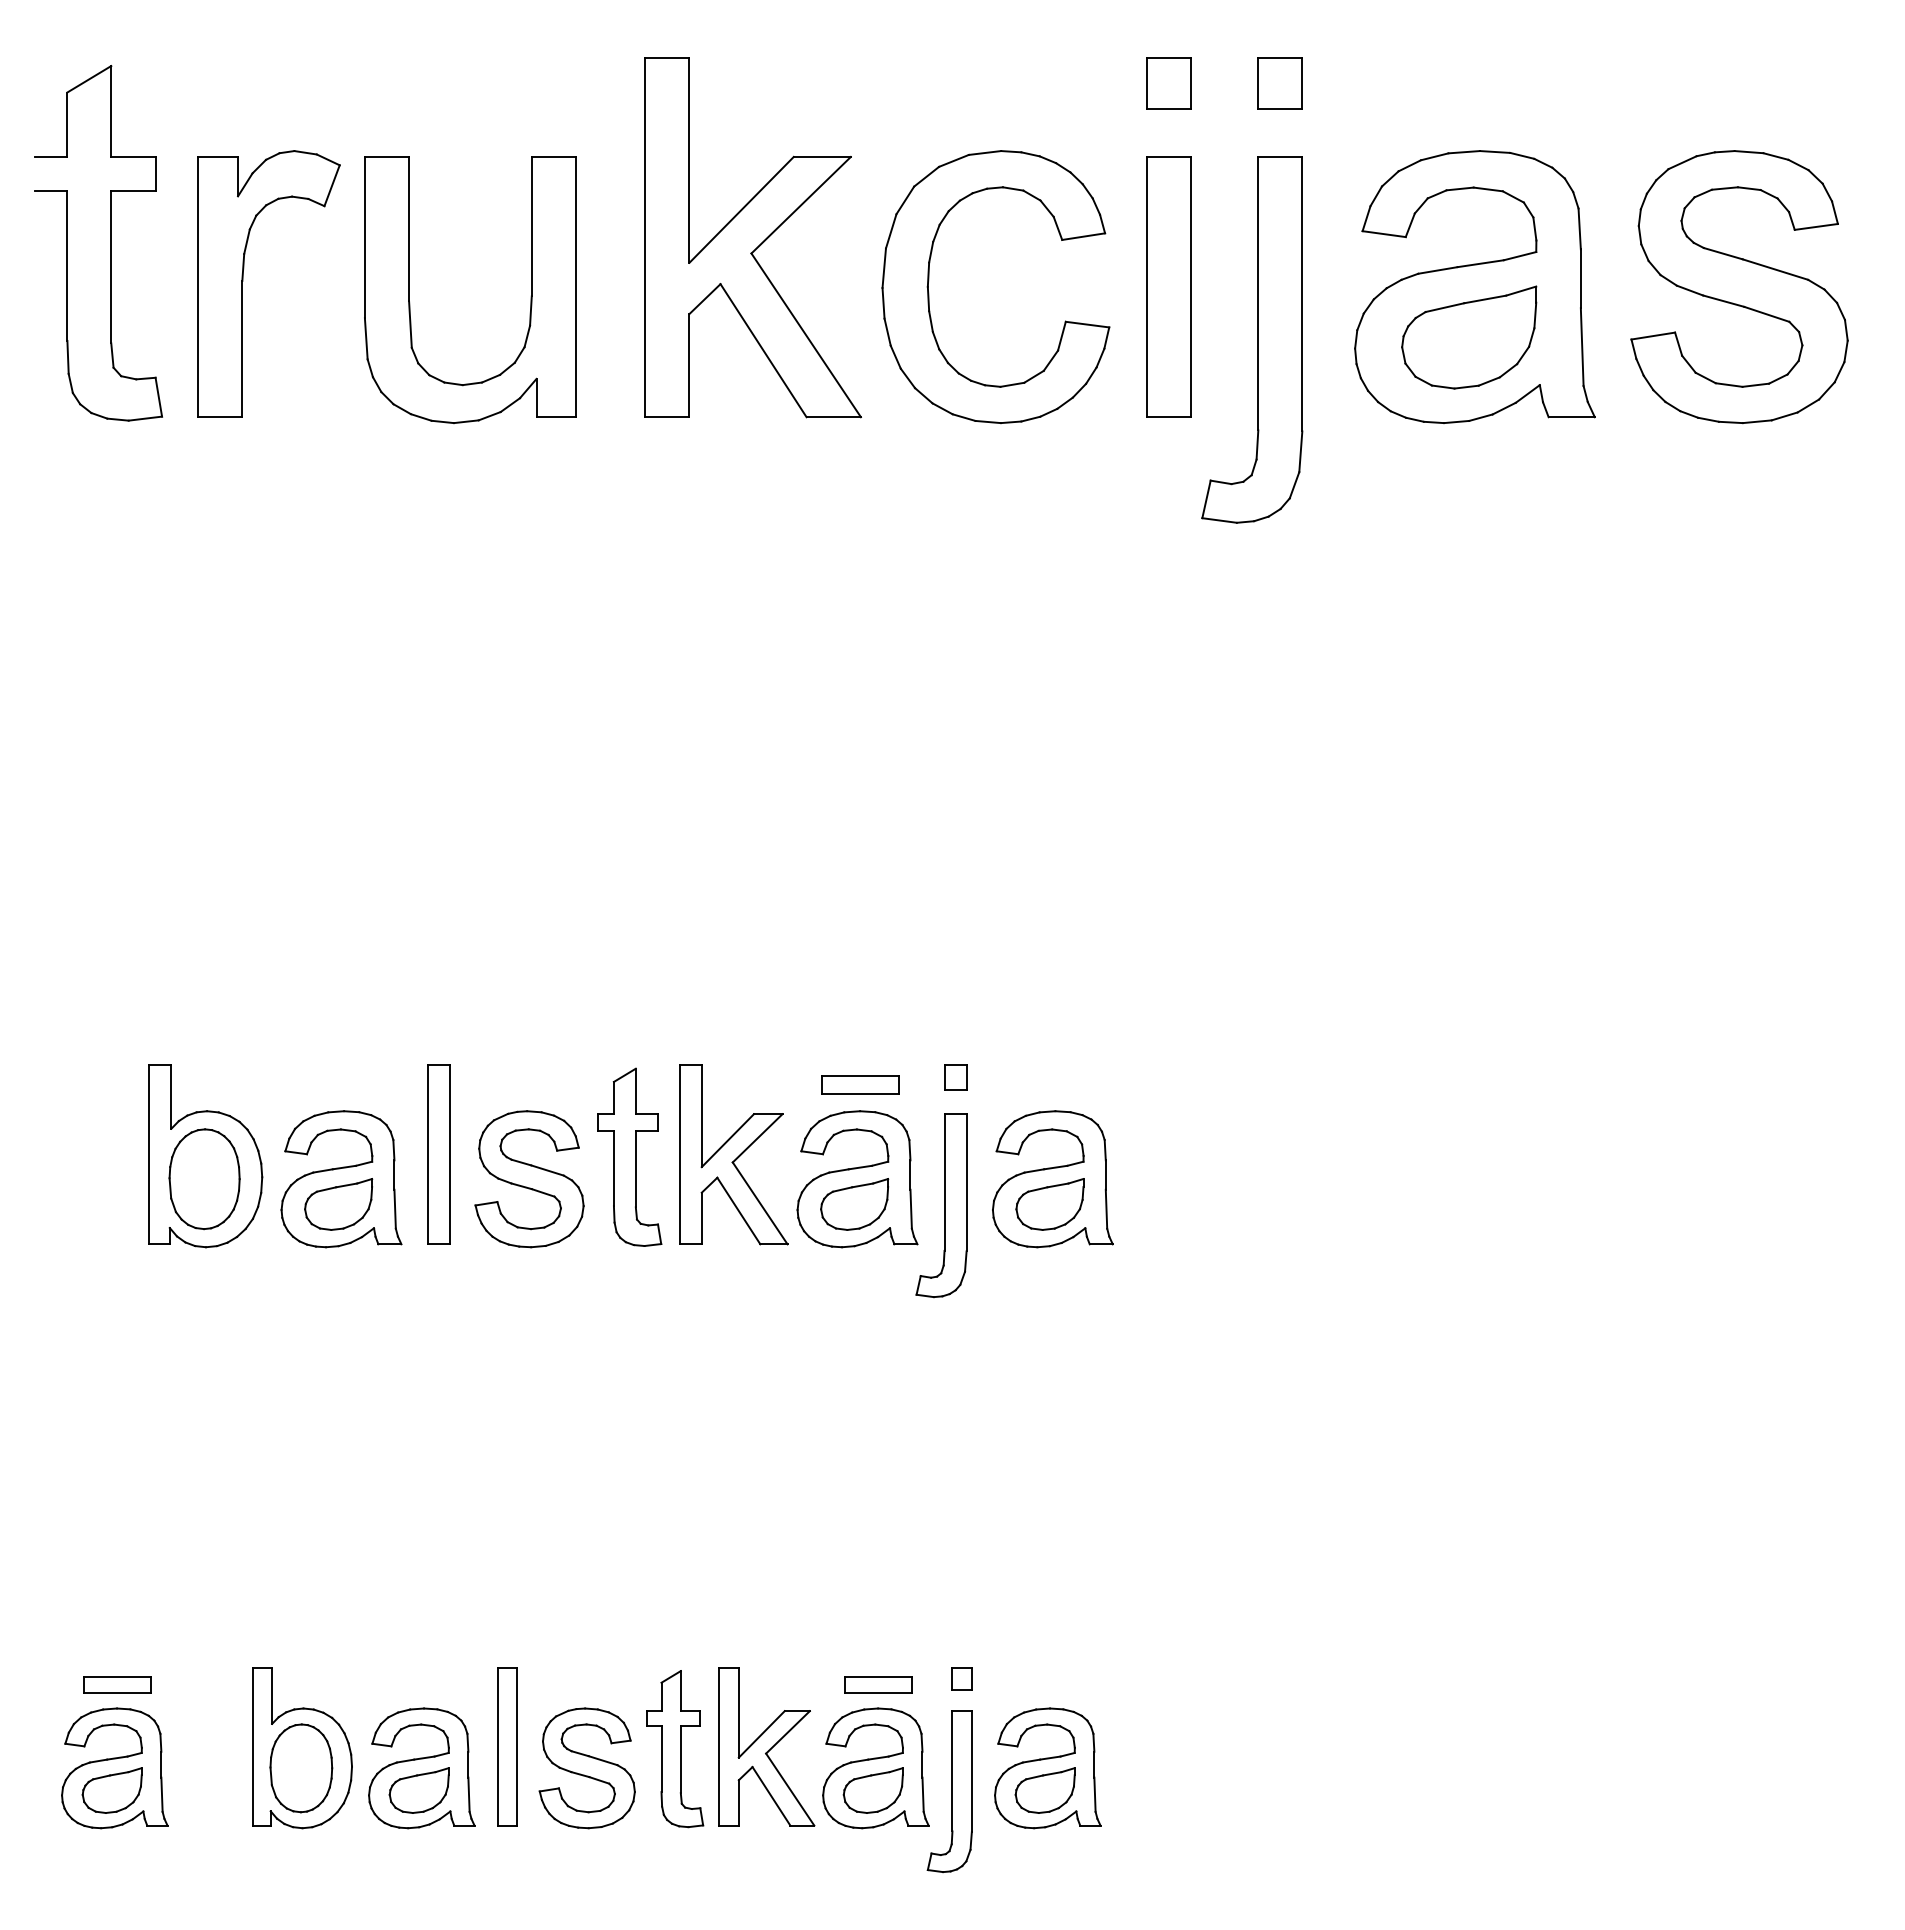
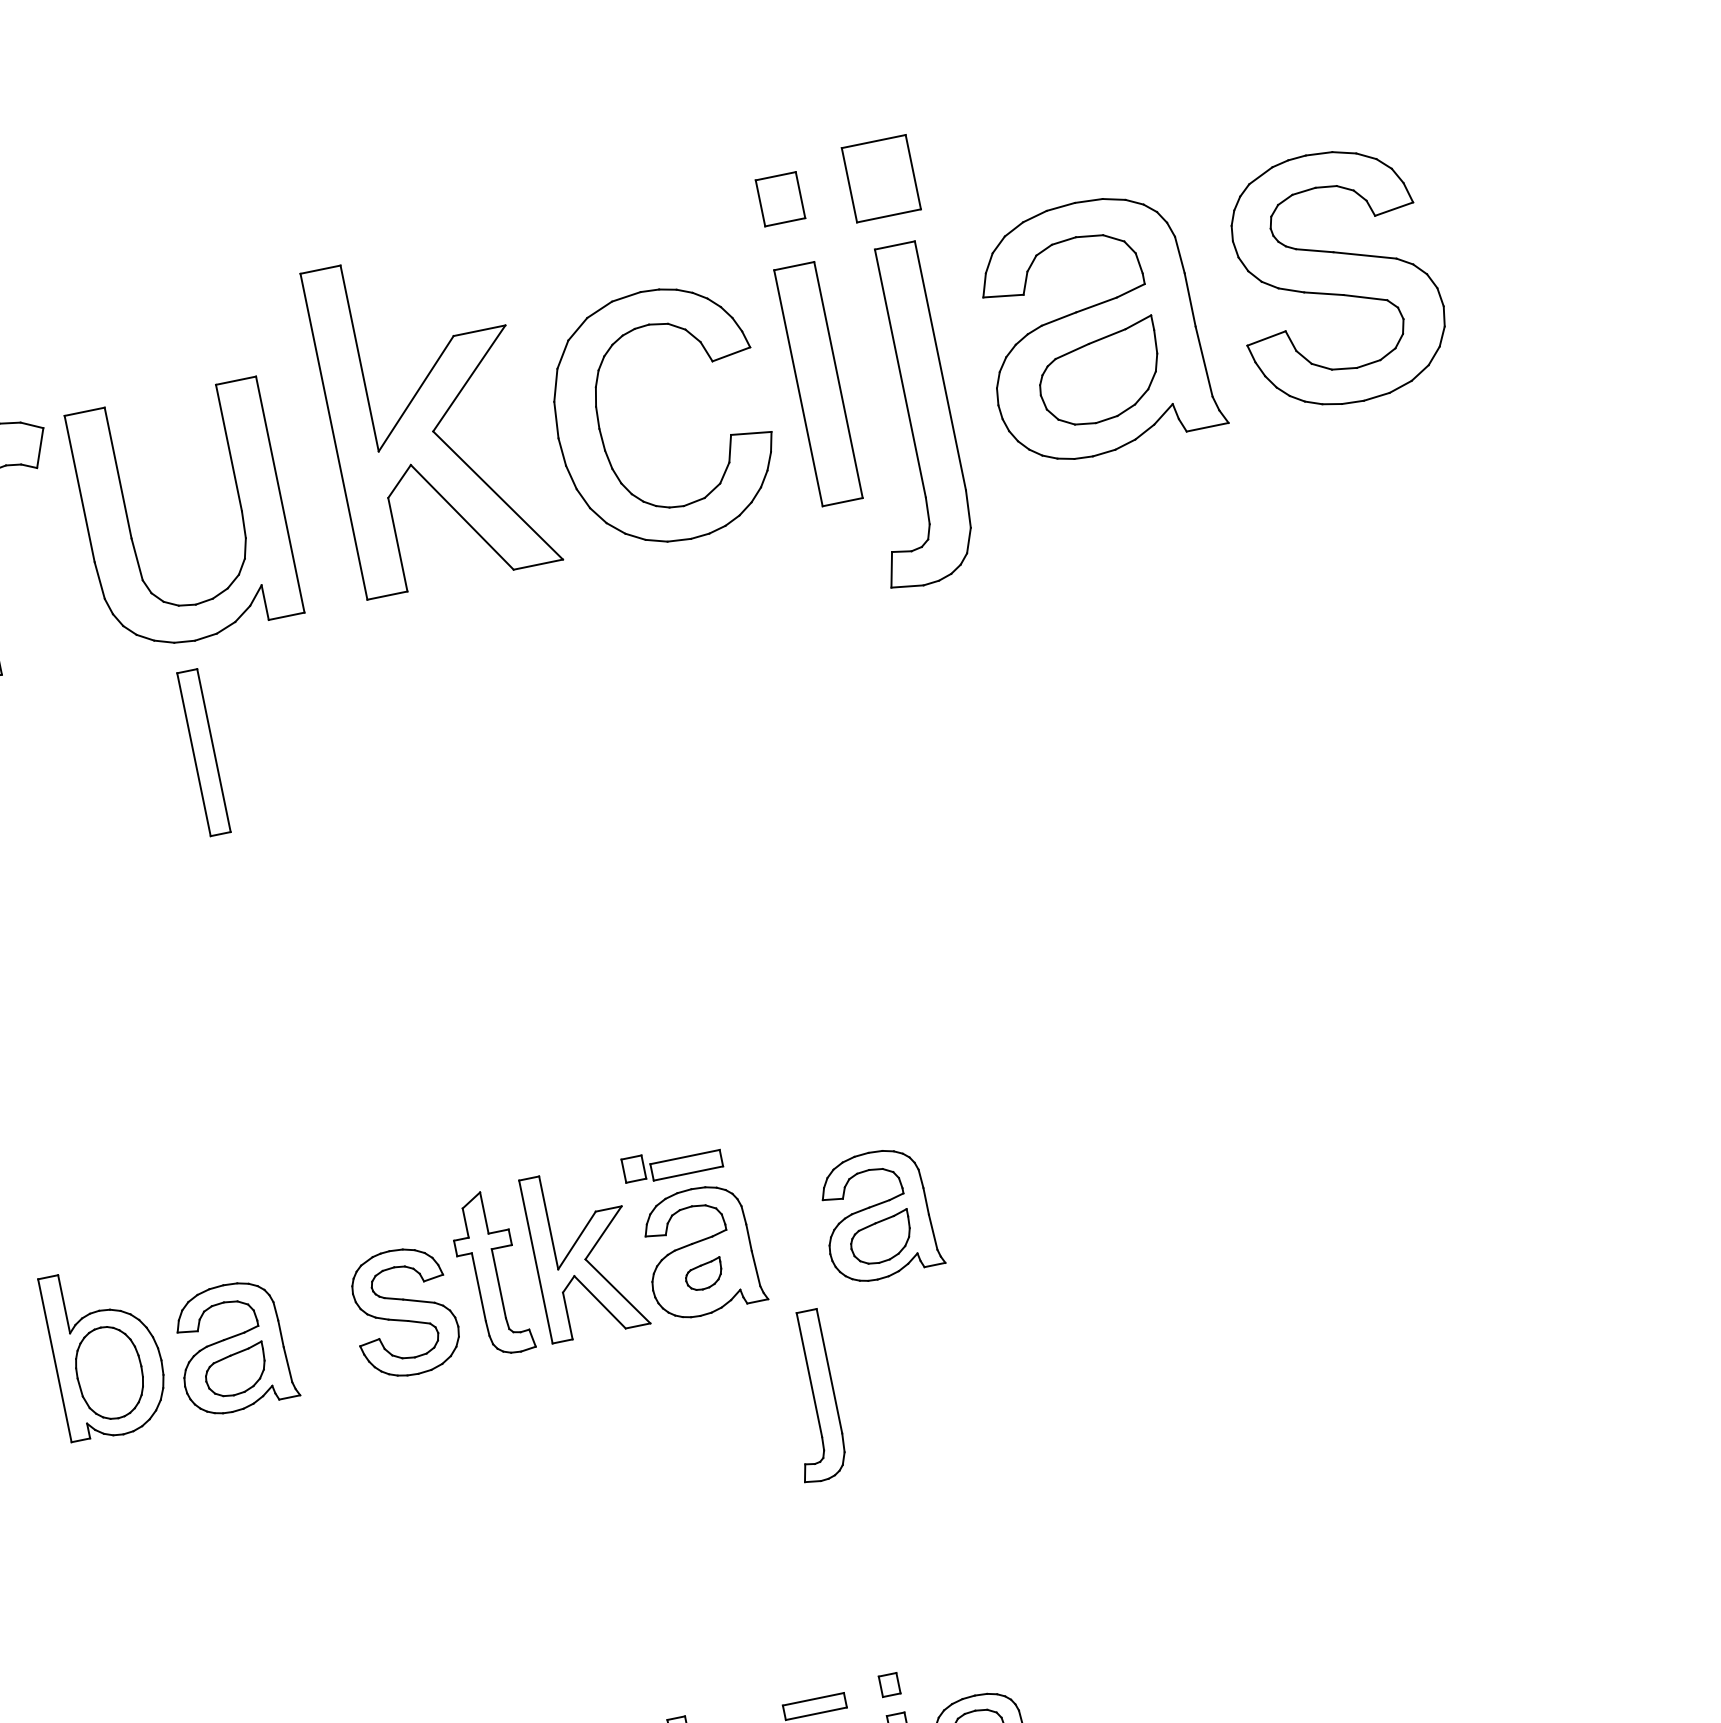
part: (1279, 83) -> (880, 179), size x1.6
part: (955, 1077) -> (633, 1169), moved
part: (438, 1154) -> (203, 752), moved
part: (854, 1204) -> (703, 1274), size x0.6
part: (941, 1205) -> (810, 1396), moved

